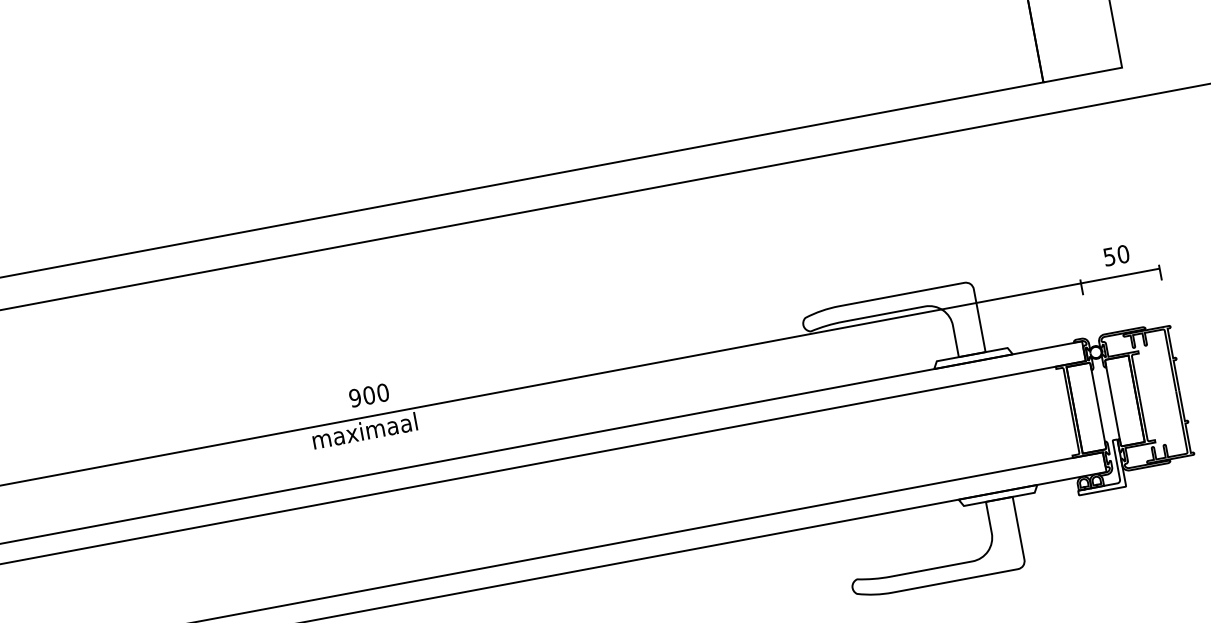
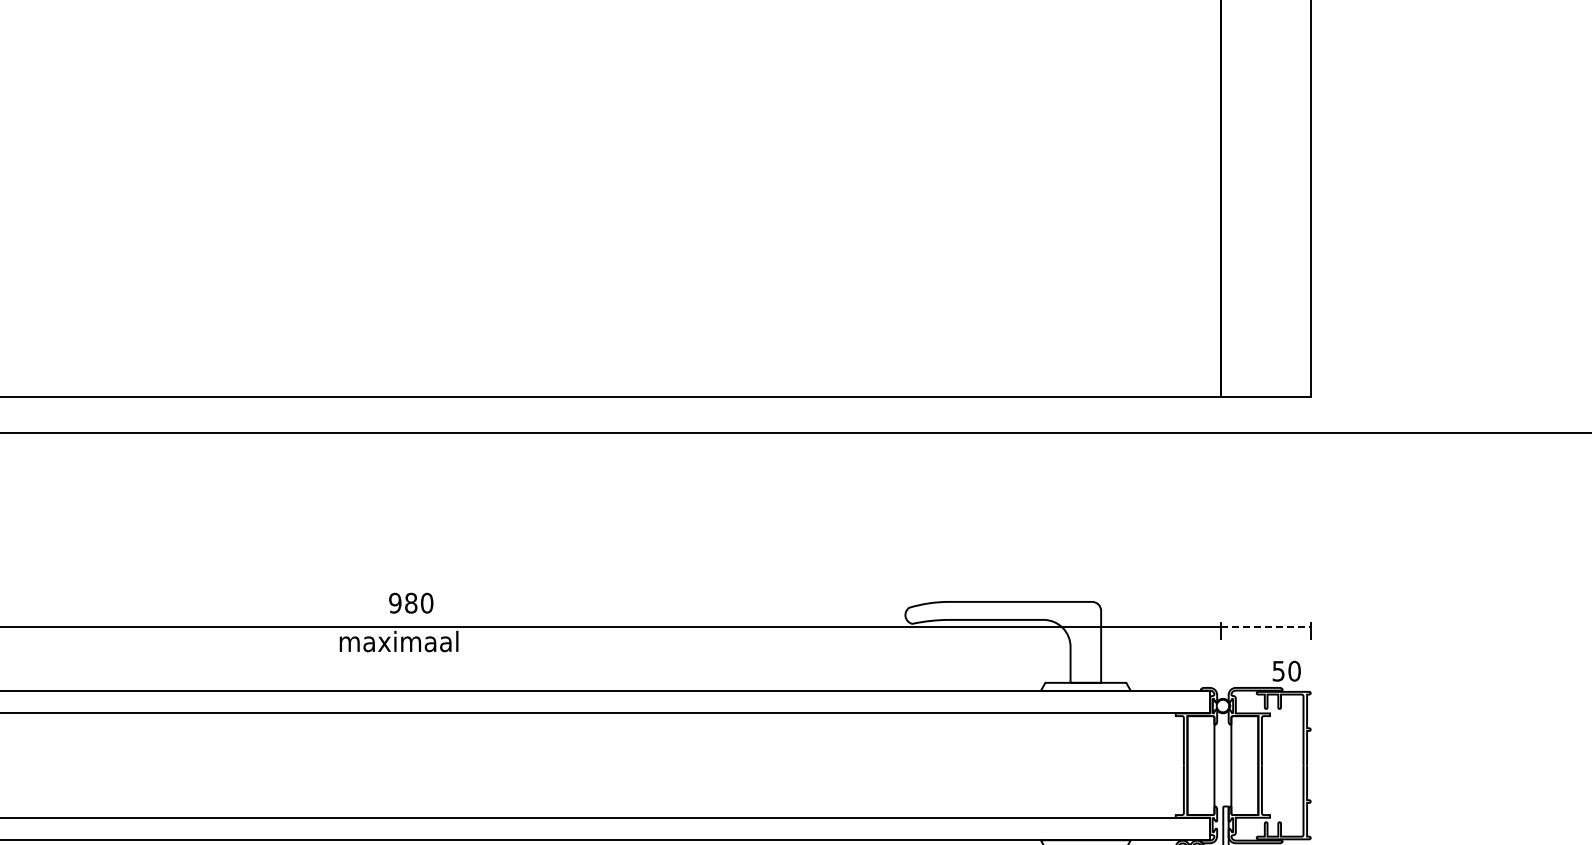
text: (1116, 254) -> (1286, 670), moved
line: (1120, 275) -> (1265, 626), solid -> dashed
text: (369, 395) -> (411, 603), 900 -> 980

